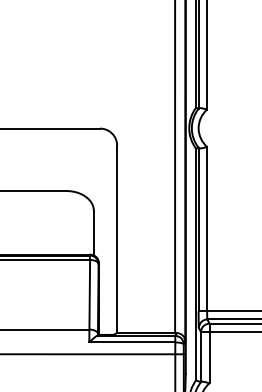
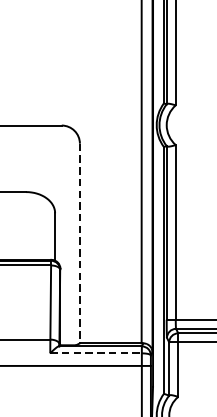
line: (117, 239) -> (80, 243), solid -> dashed
line: (132, 342) -> (96, 353), solid -> dashed

